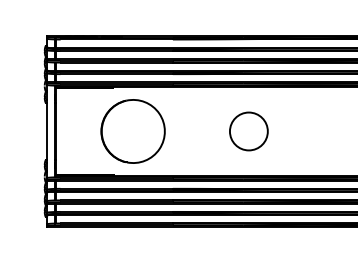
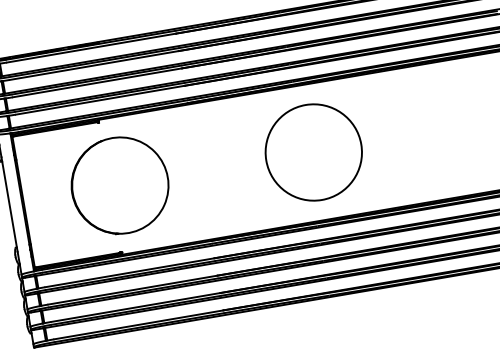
part: (132, 131) -> (119, 185), moved
circle: (248, 131) -> (313, 152), size x1.67

